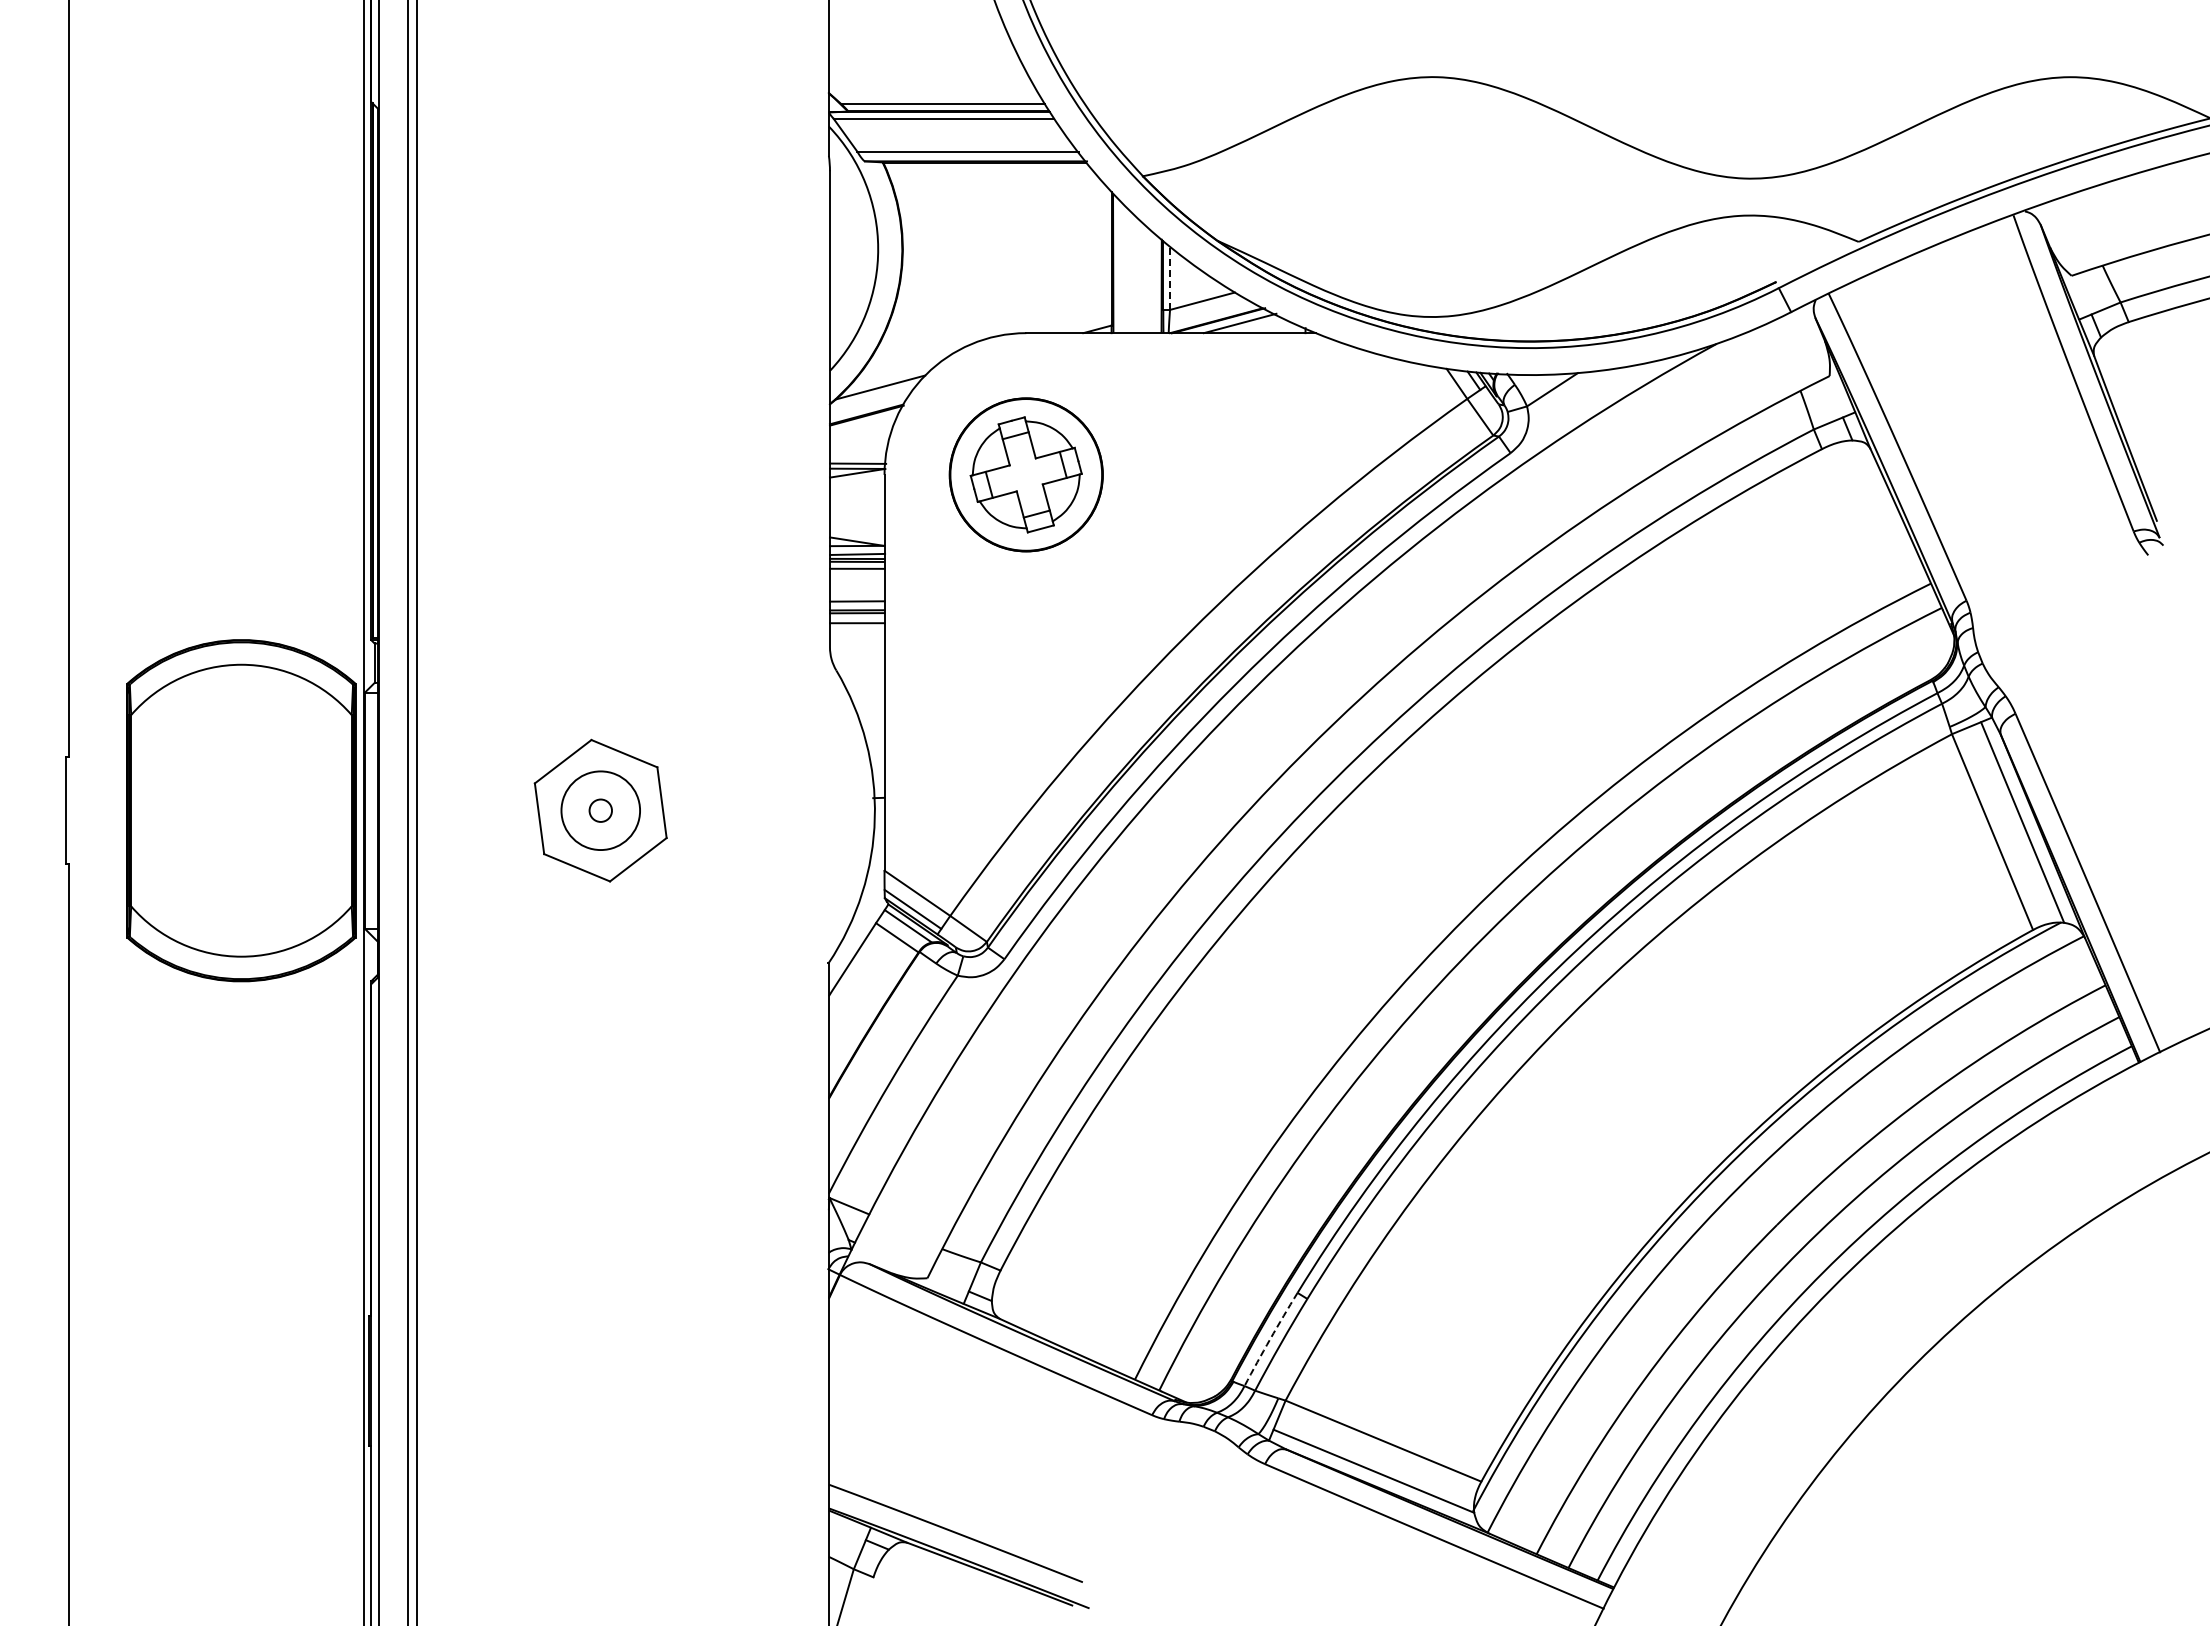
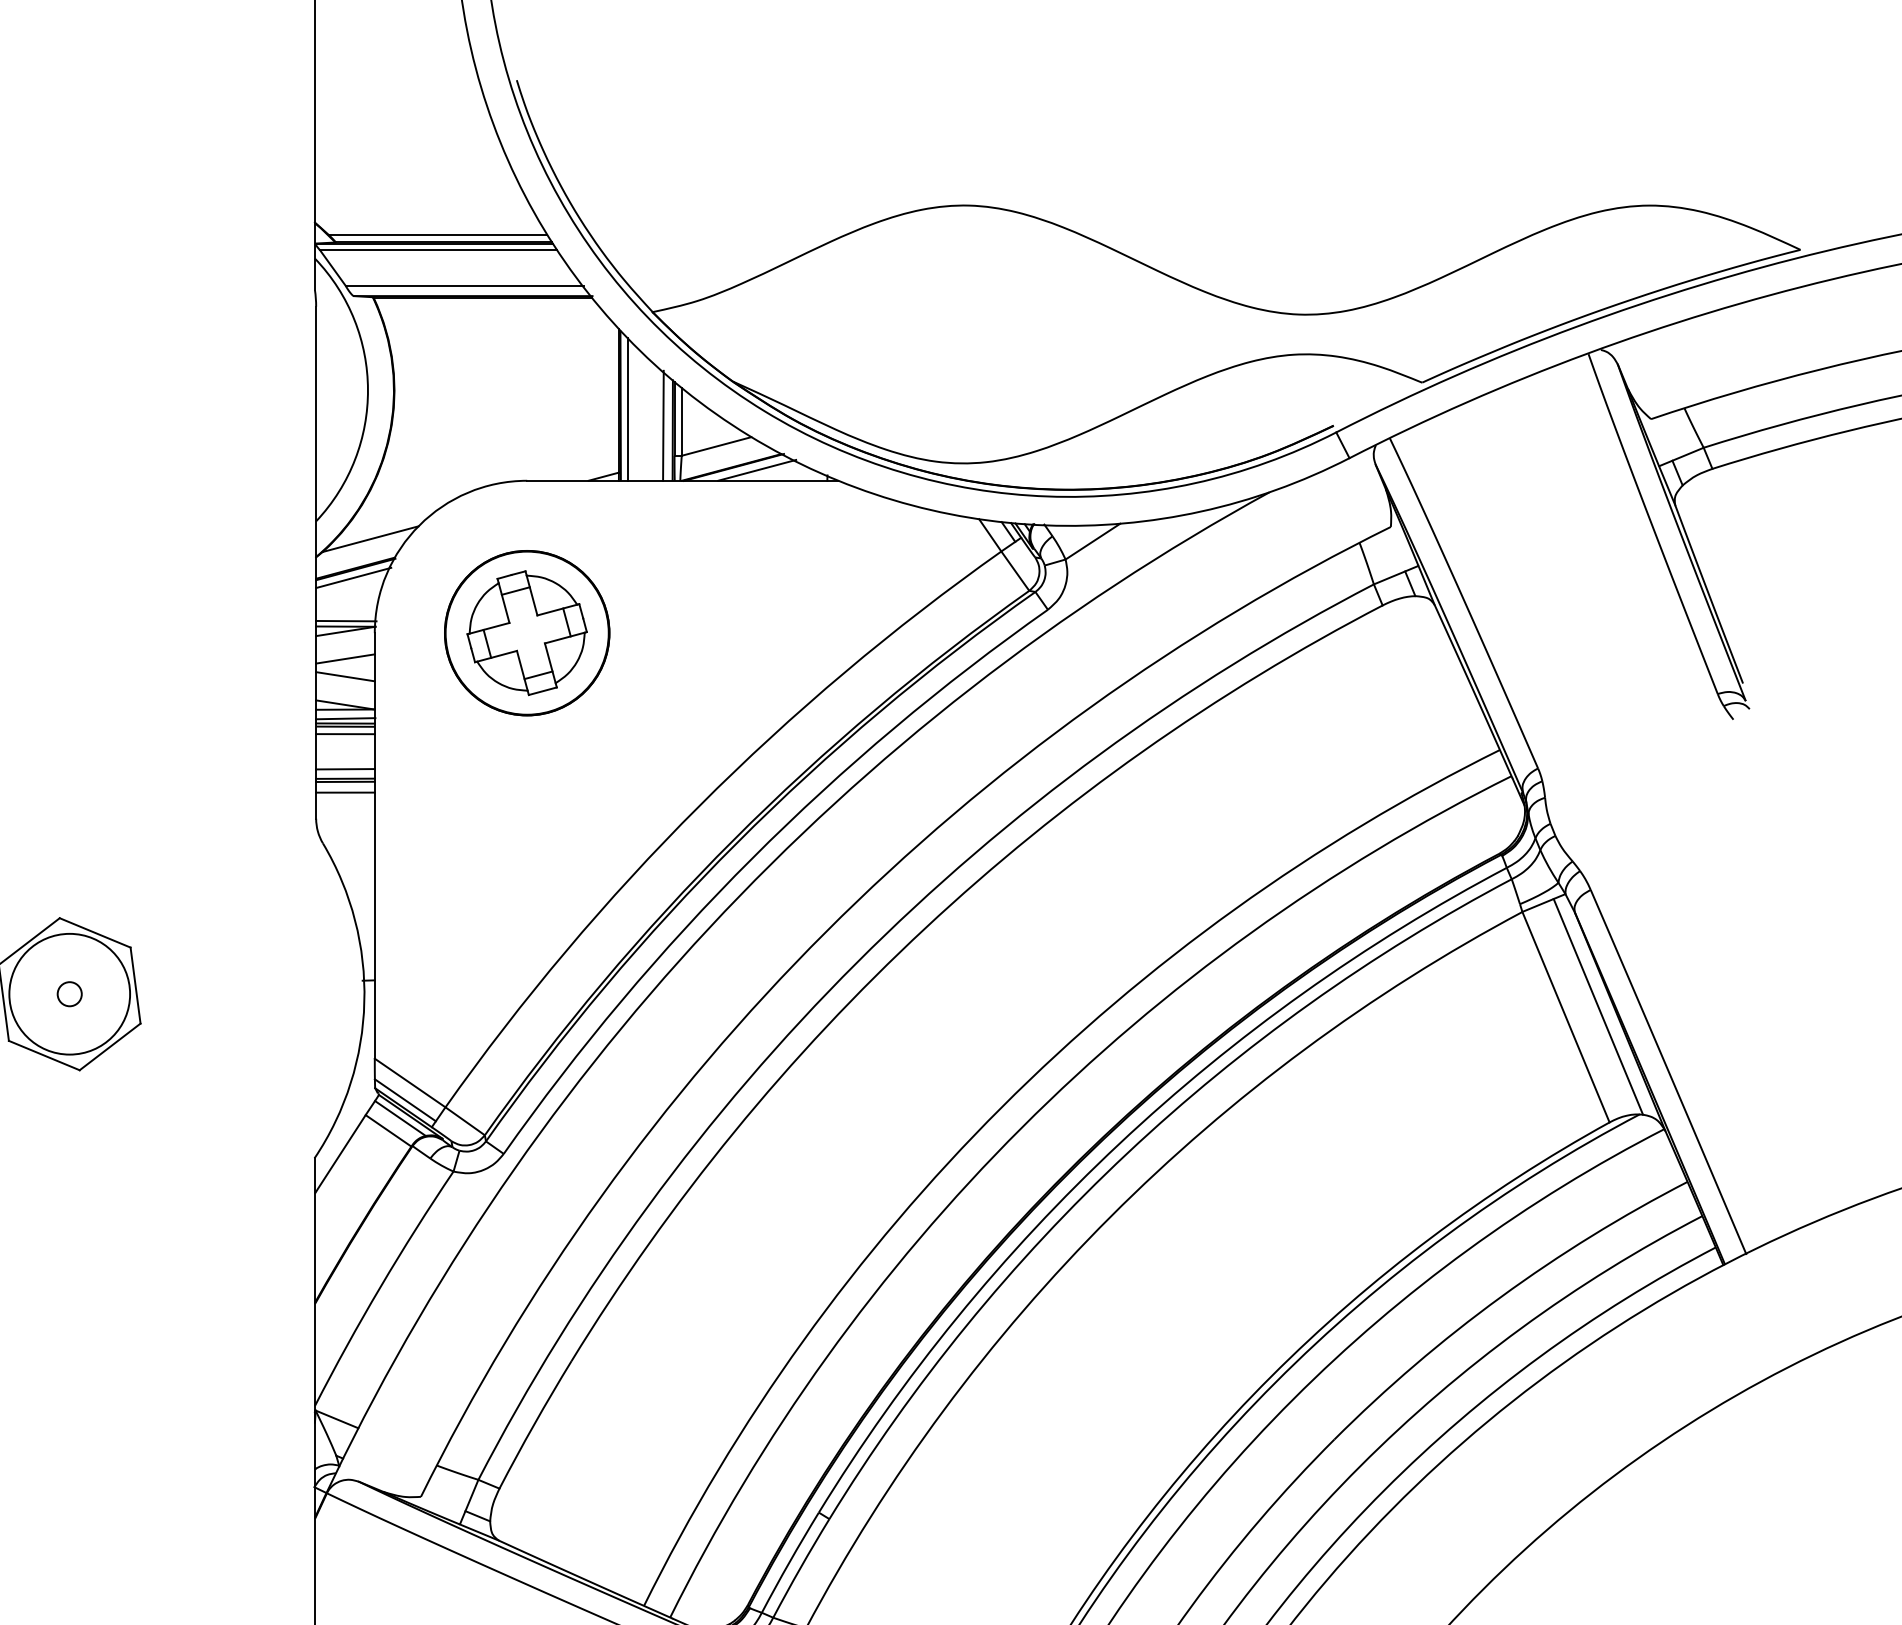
line: (1120, 266) -> (628, 409), added
line: (1170, 278) -> (682, 422), dashed -> solid
line: (1152, 281) -> (662, 425), added
line: (864, 423) -> (353, 577), added
line: (856, 498) -> (344, 658), added
line: (856, 515) -> (344, 676), added
circle: (600, 810) -> (69, 993), size x1.43
arc: (1270, 1339) -> (789, 1562), dashed -> solid

